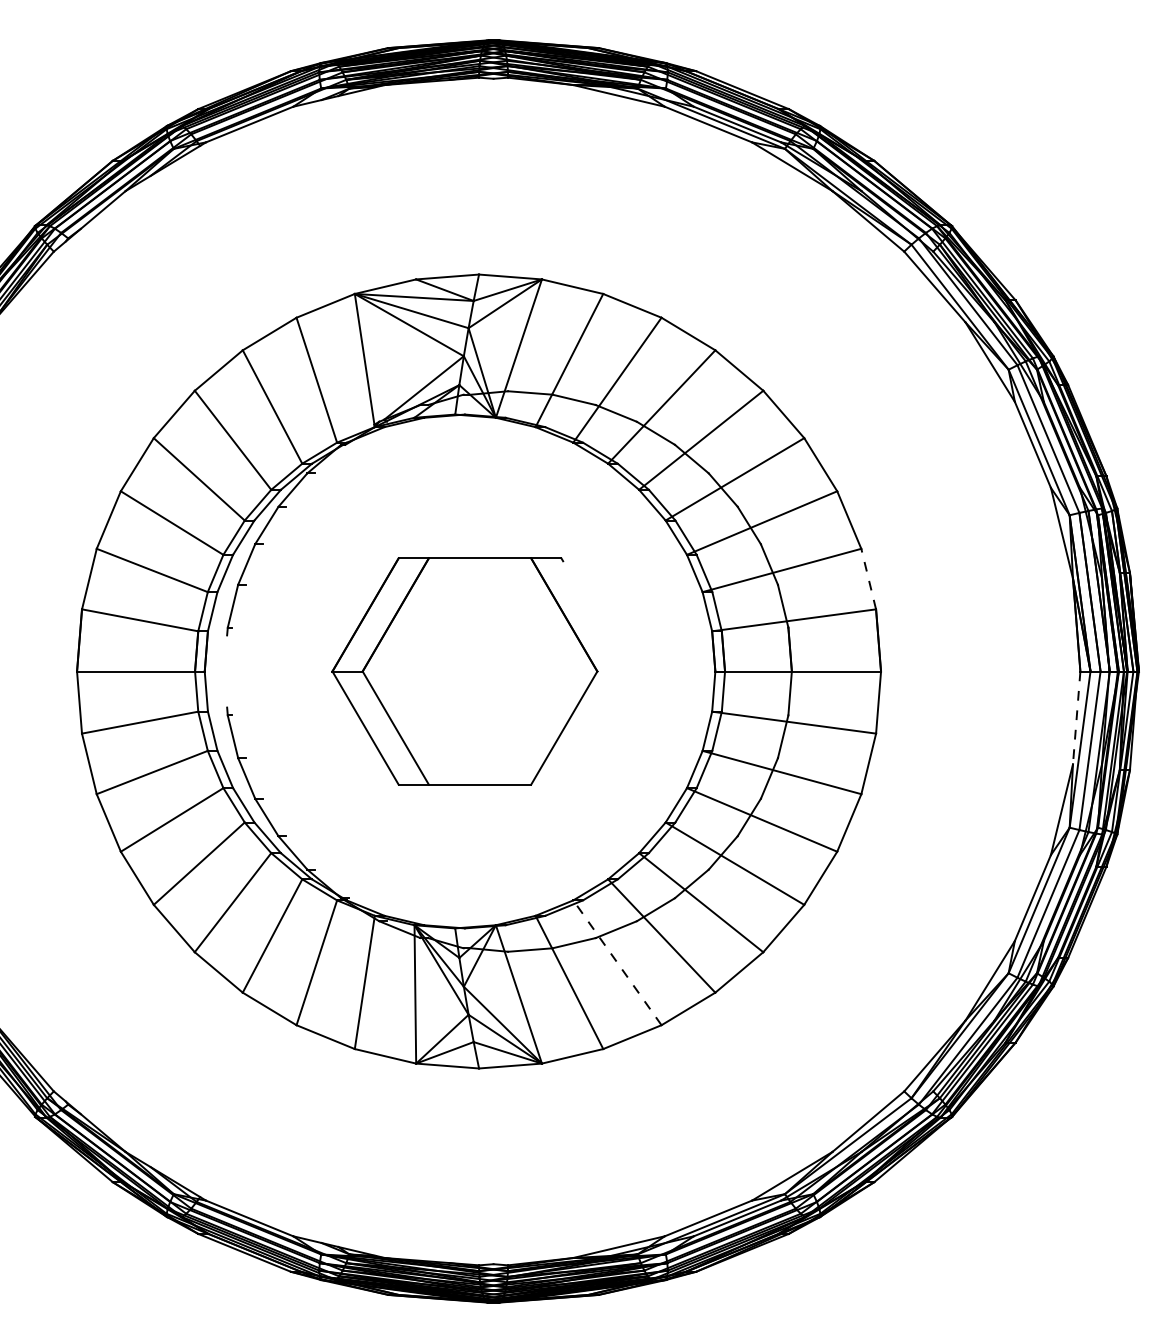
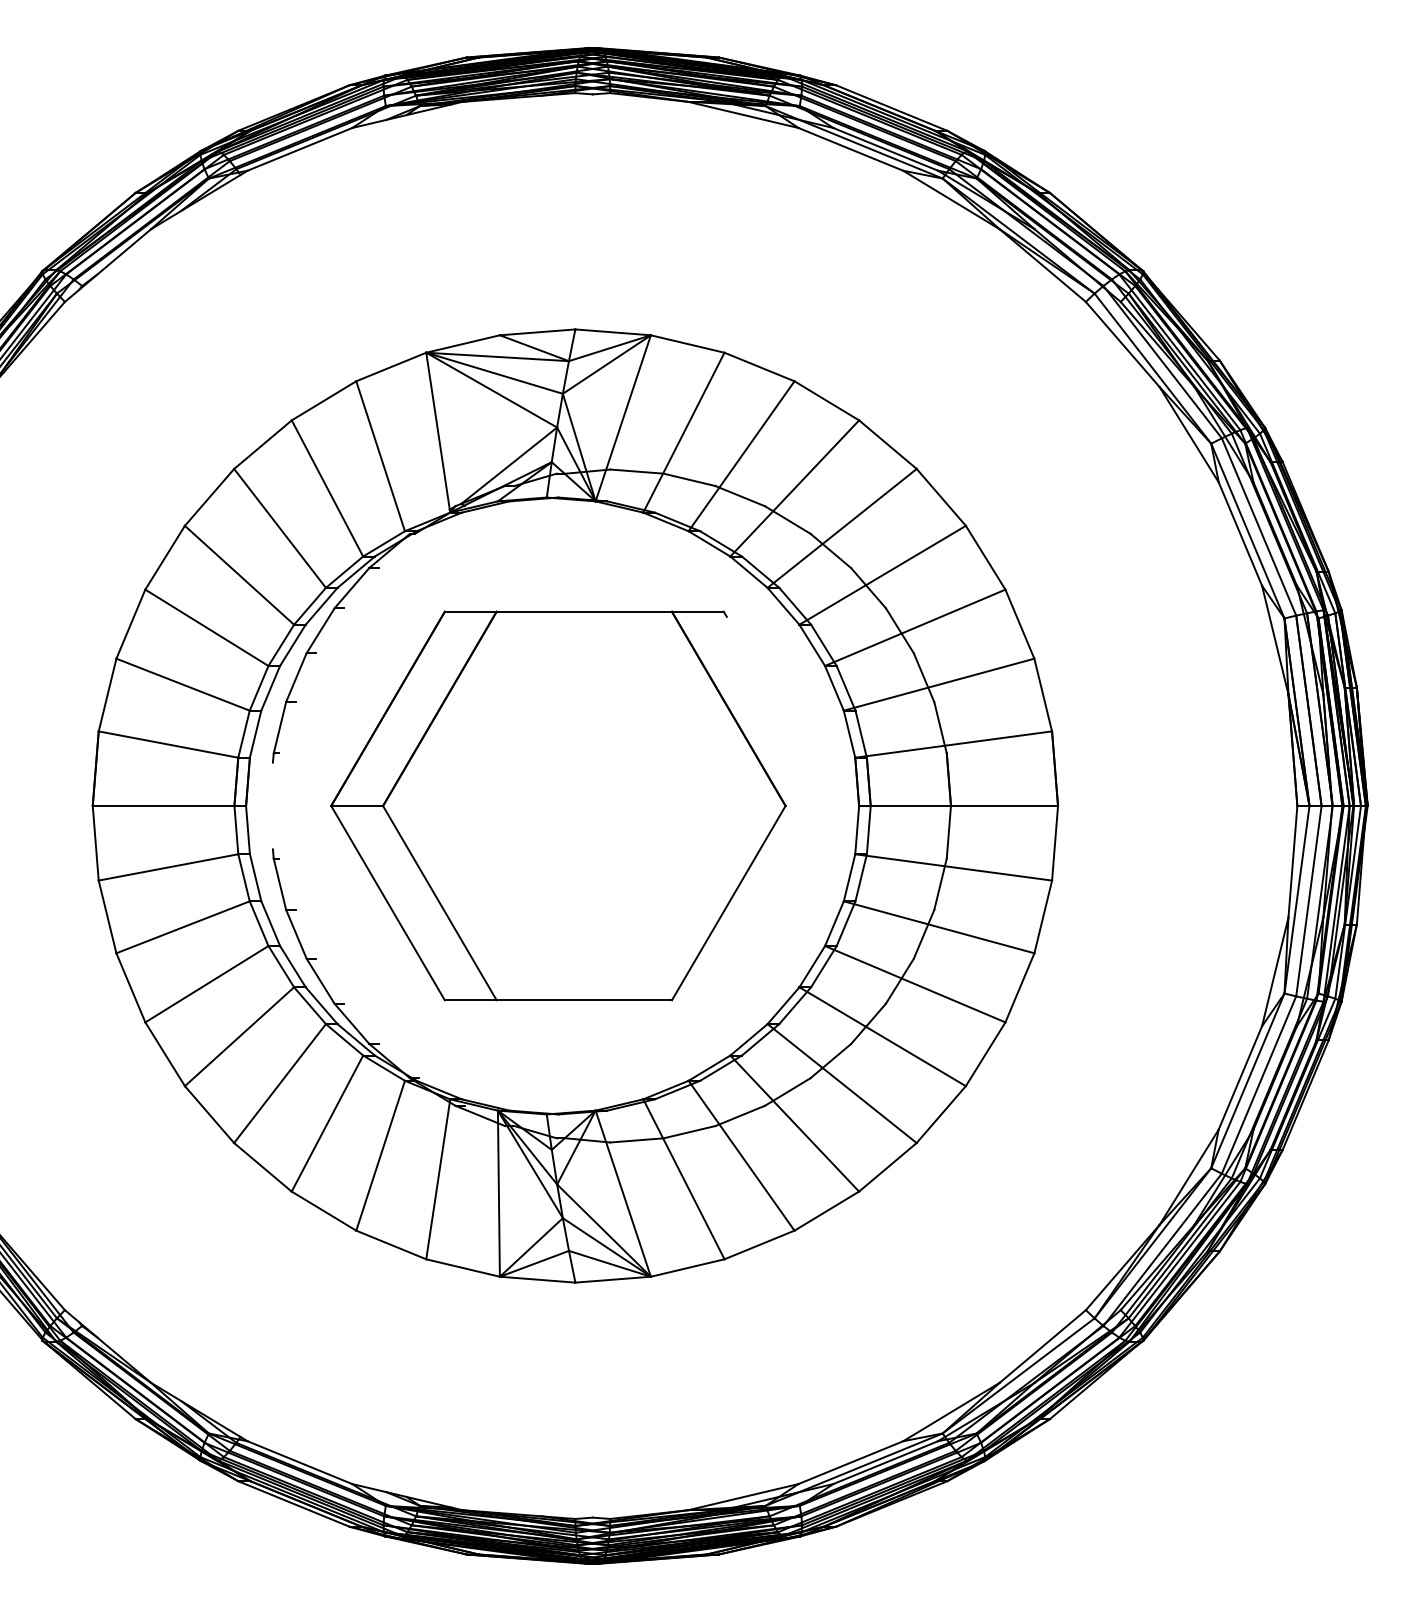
line: (868, 578) -> (1042, 694), dashed -> solid
part: (464, 671) -> (557, 806), size x1.43
line: (1076, 717) -> (1292, 861), dashed -> solid
line: (617, 962) -> (741, 1155), dashed -> solid

